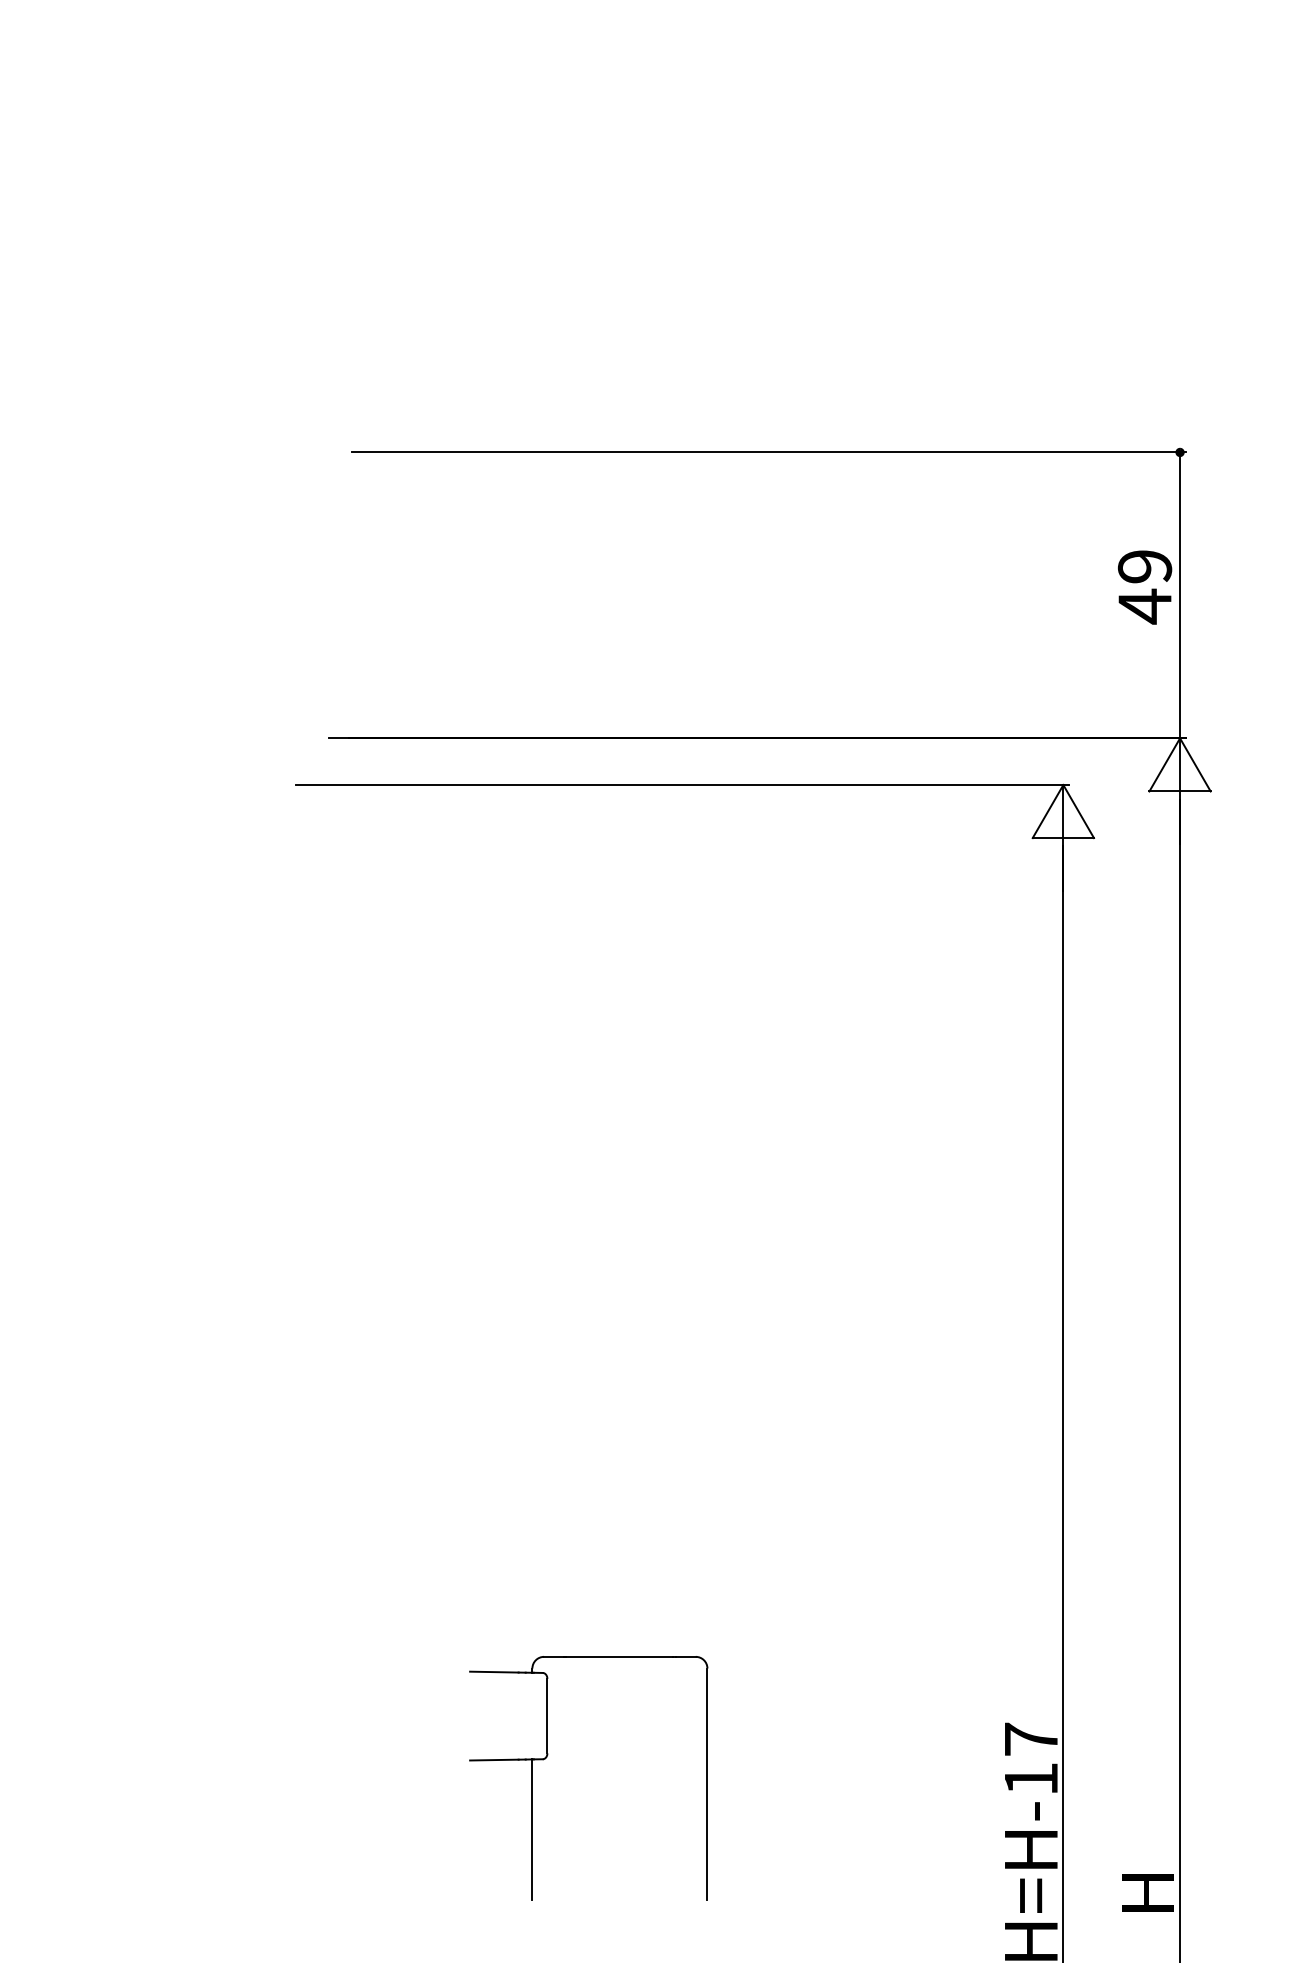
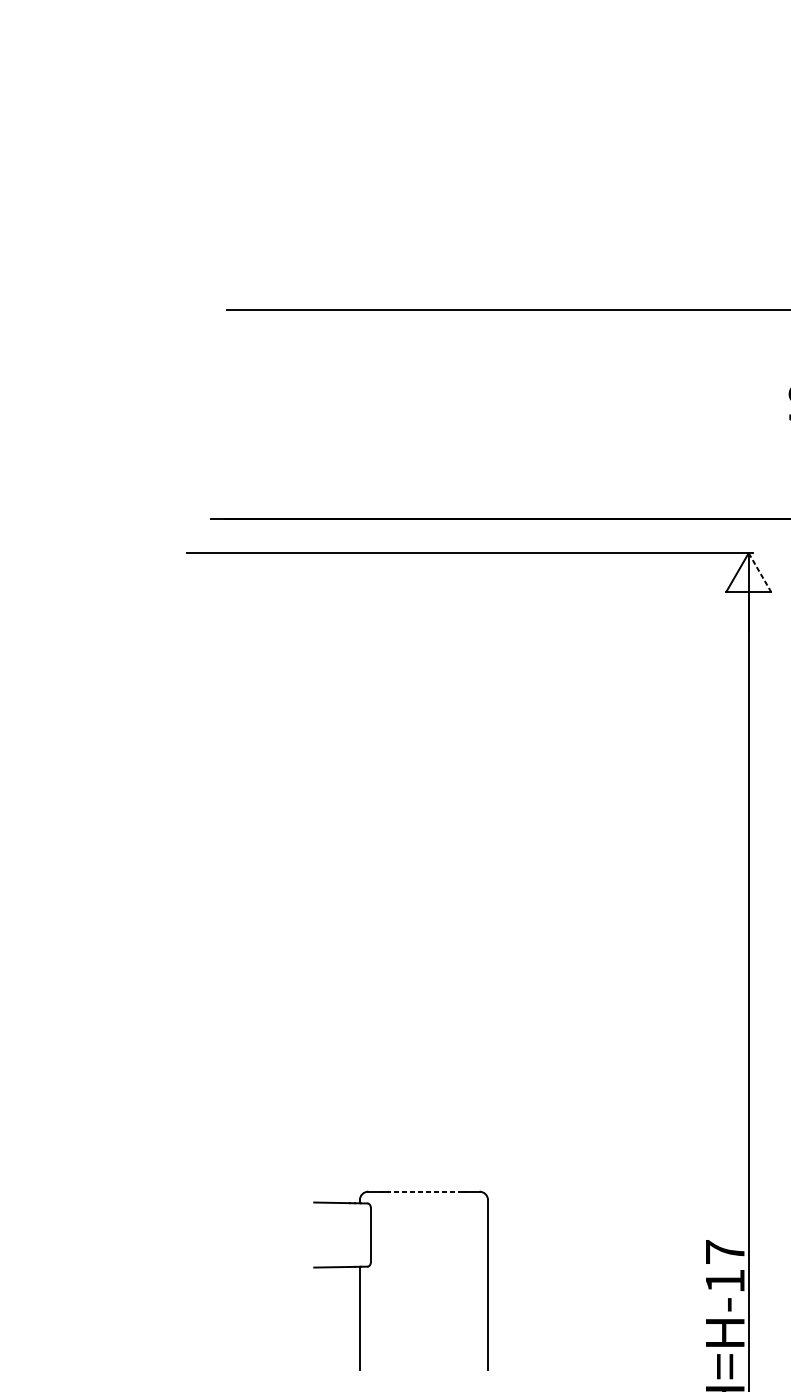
line: (1078, 811) -> (759, 572), solid -> dashed
line: (619, 1656) -> (423, 1191), solid -> dashed

